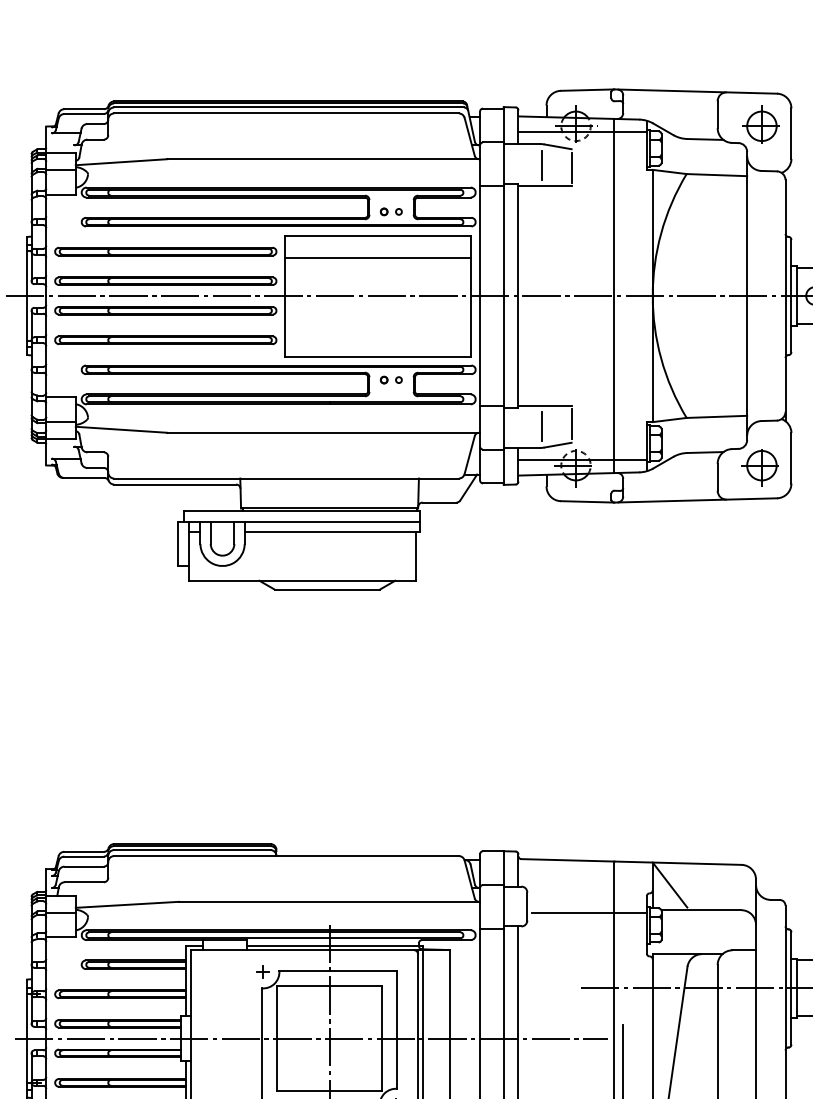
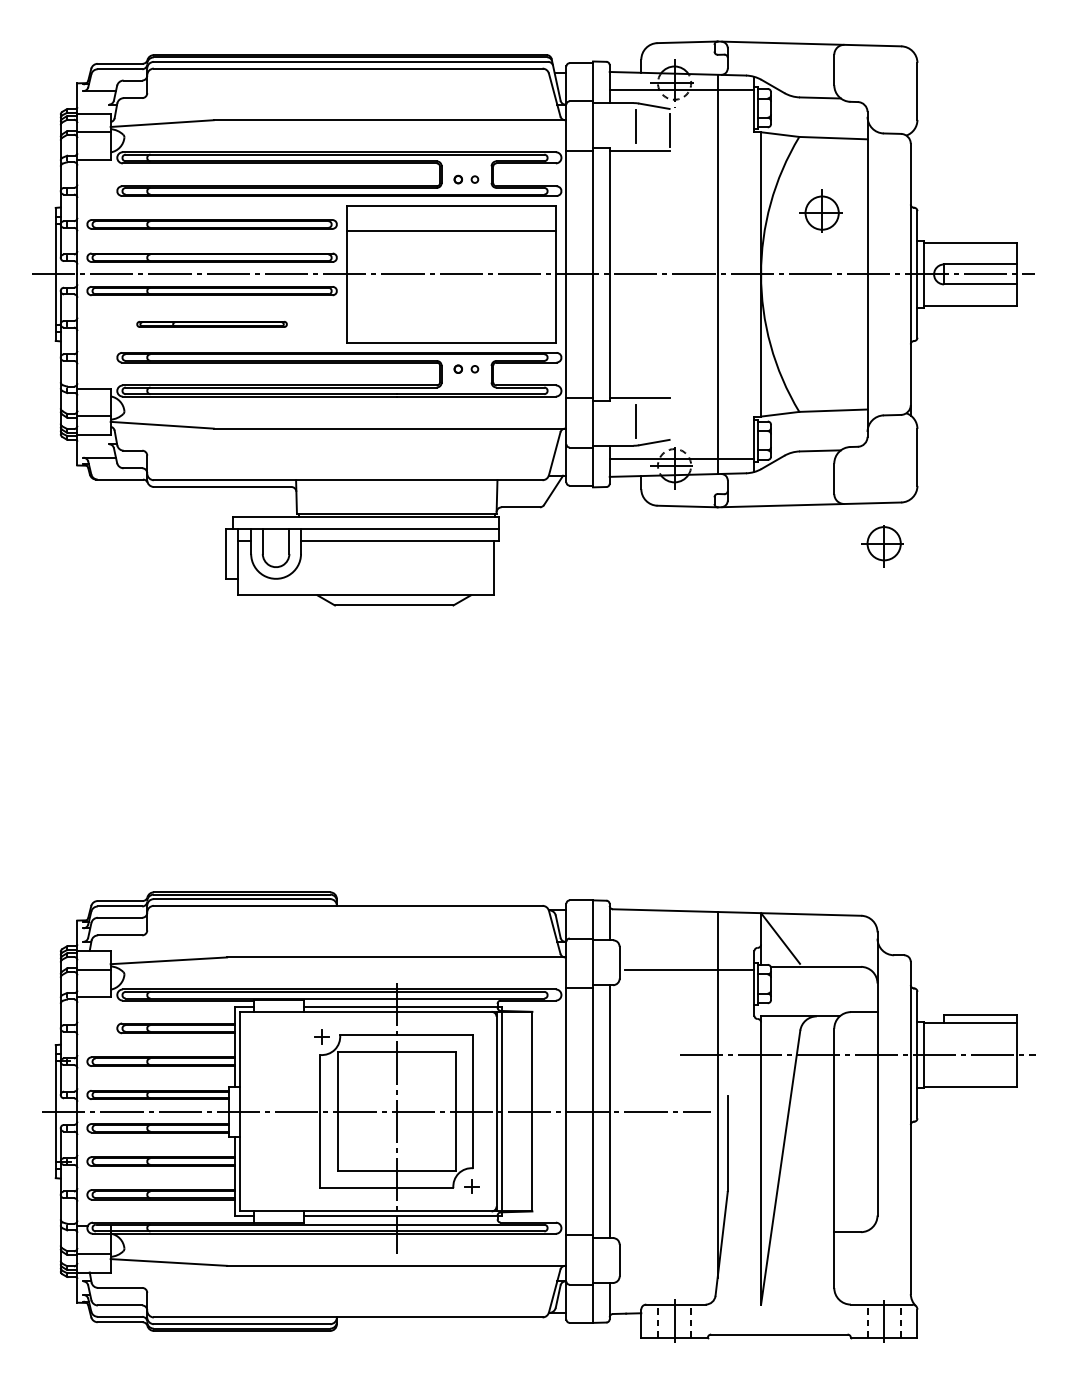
part: (760, 123) -> (820, 210), moved
part: (165, 340) -> (211, 324), size x0.6
line: (571, 423) -> (669, 418), removed
part: (760, 468) -> (882, 546), moved

